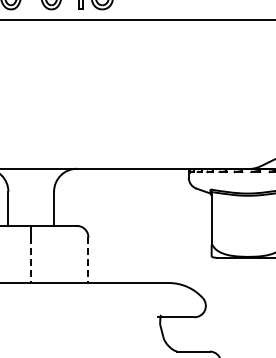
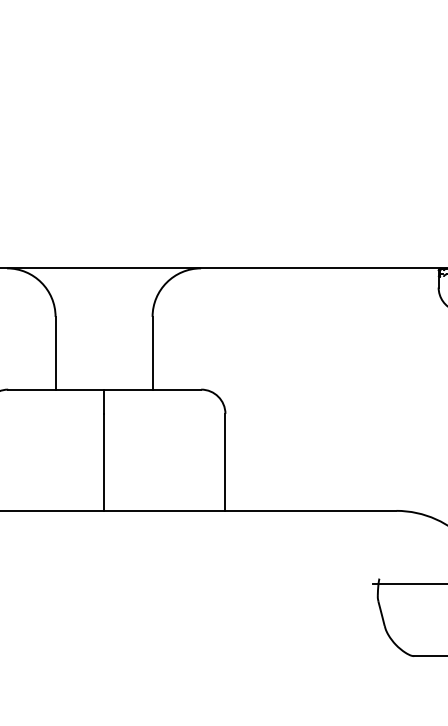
line: (31, 260) -> (104, 463), dashed -> solid
line: (88, 260) -> (225, 463), dashed -> solid

